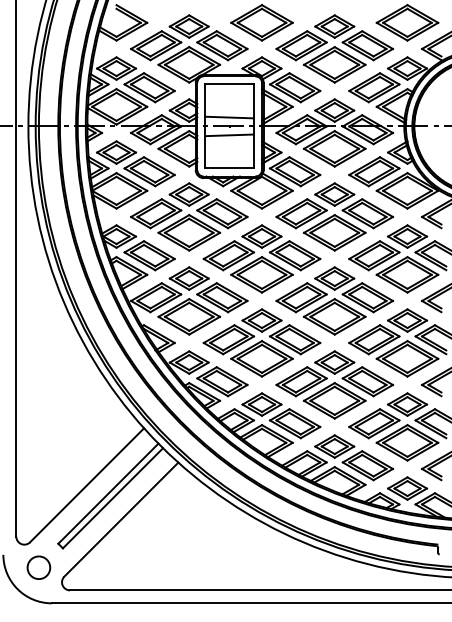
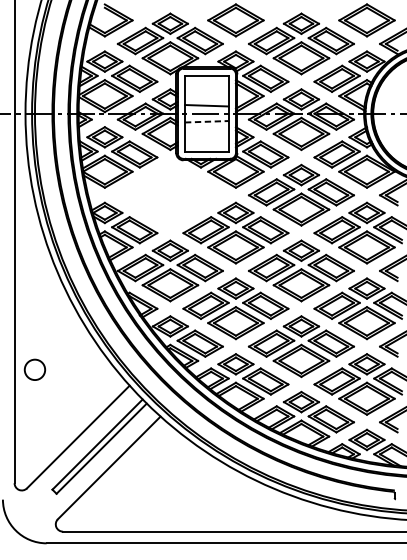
line: (230, 135) -> (207, 121), solid -> dashed
part: (189, 216) -> (170, 194), removed
circle: (38, 567) -> (34, 369), moved

